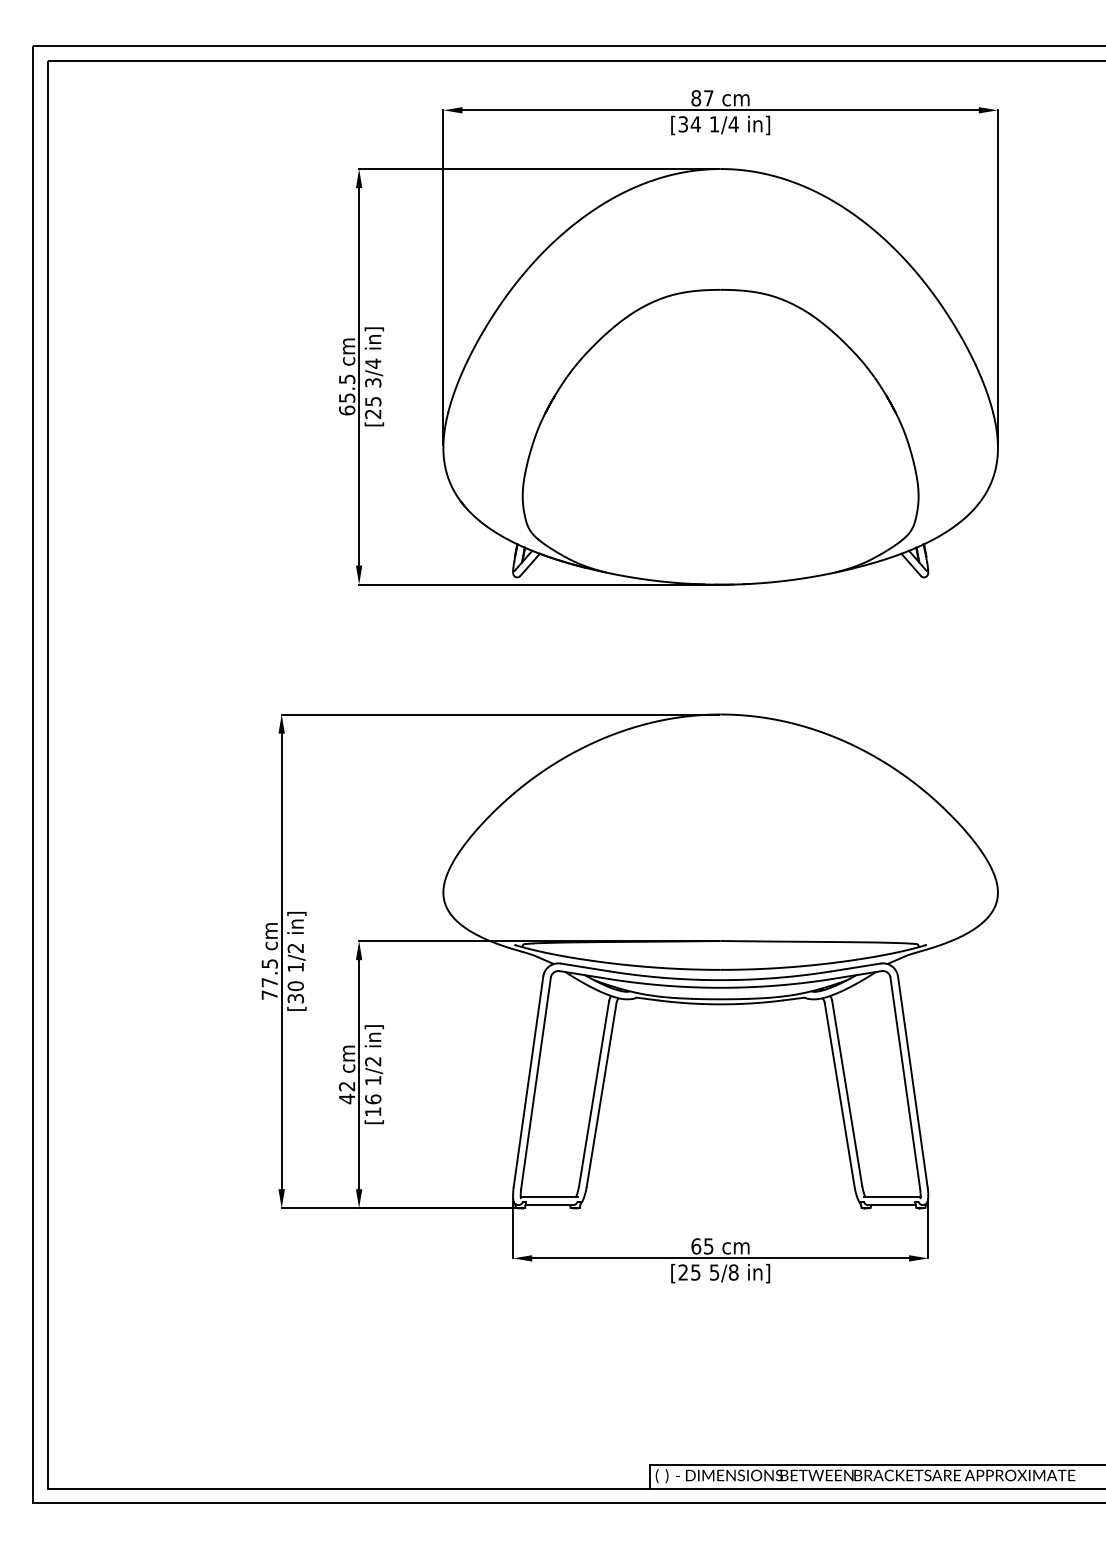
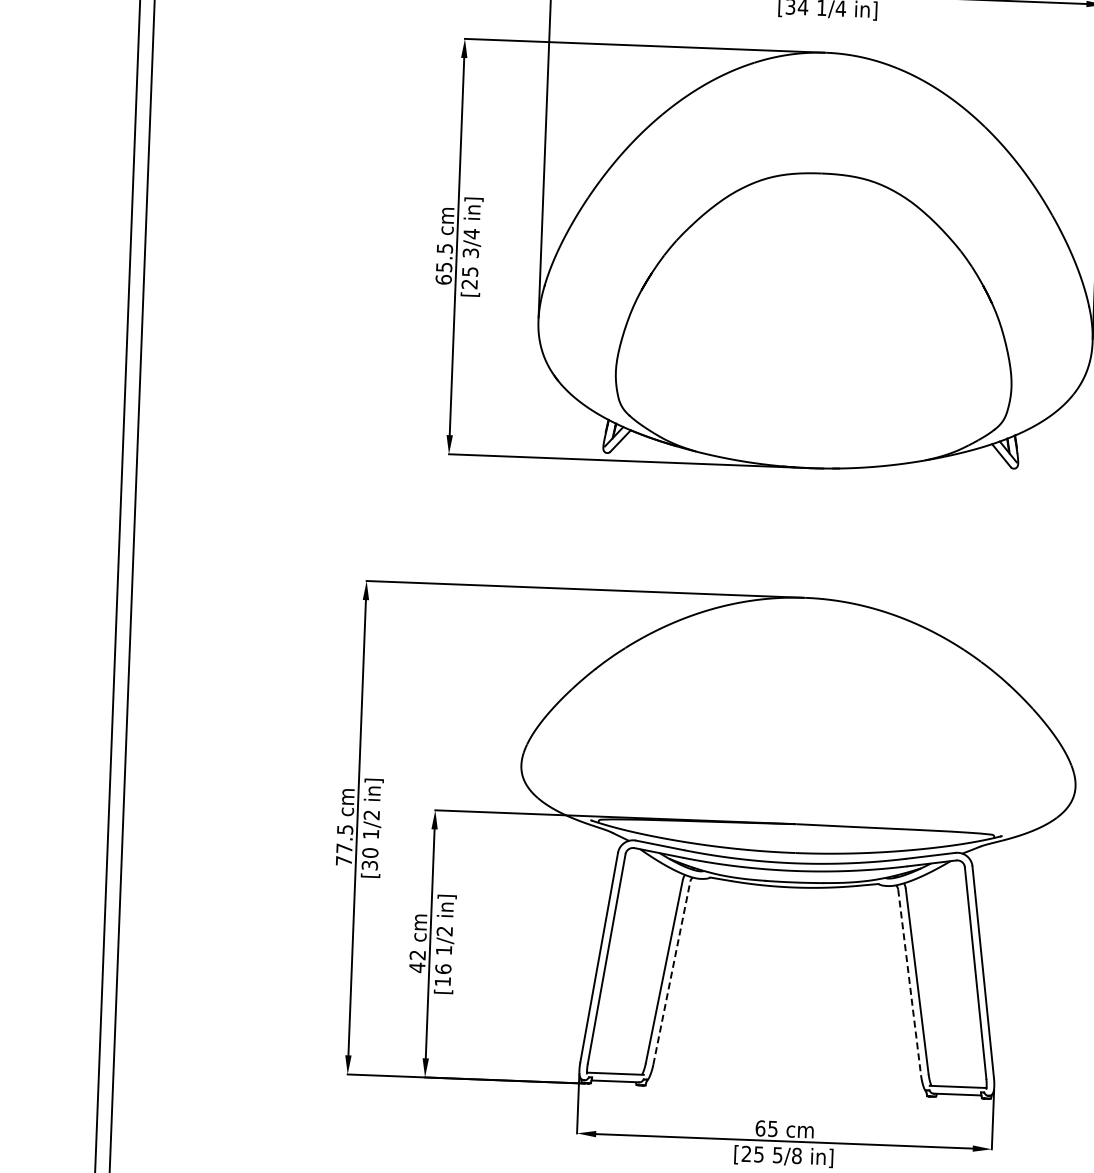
line: (601, 1094) -> (671, 972), solid -> dashed
line: (839, 1095) -> (909, 983), solid -> dashed

